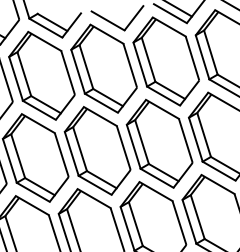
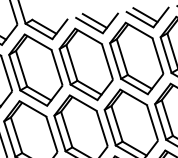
line: (114, 14) -> (94, 20), added

